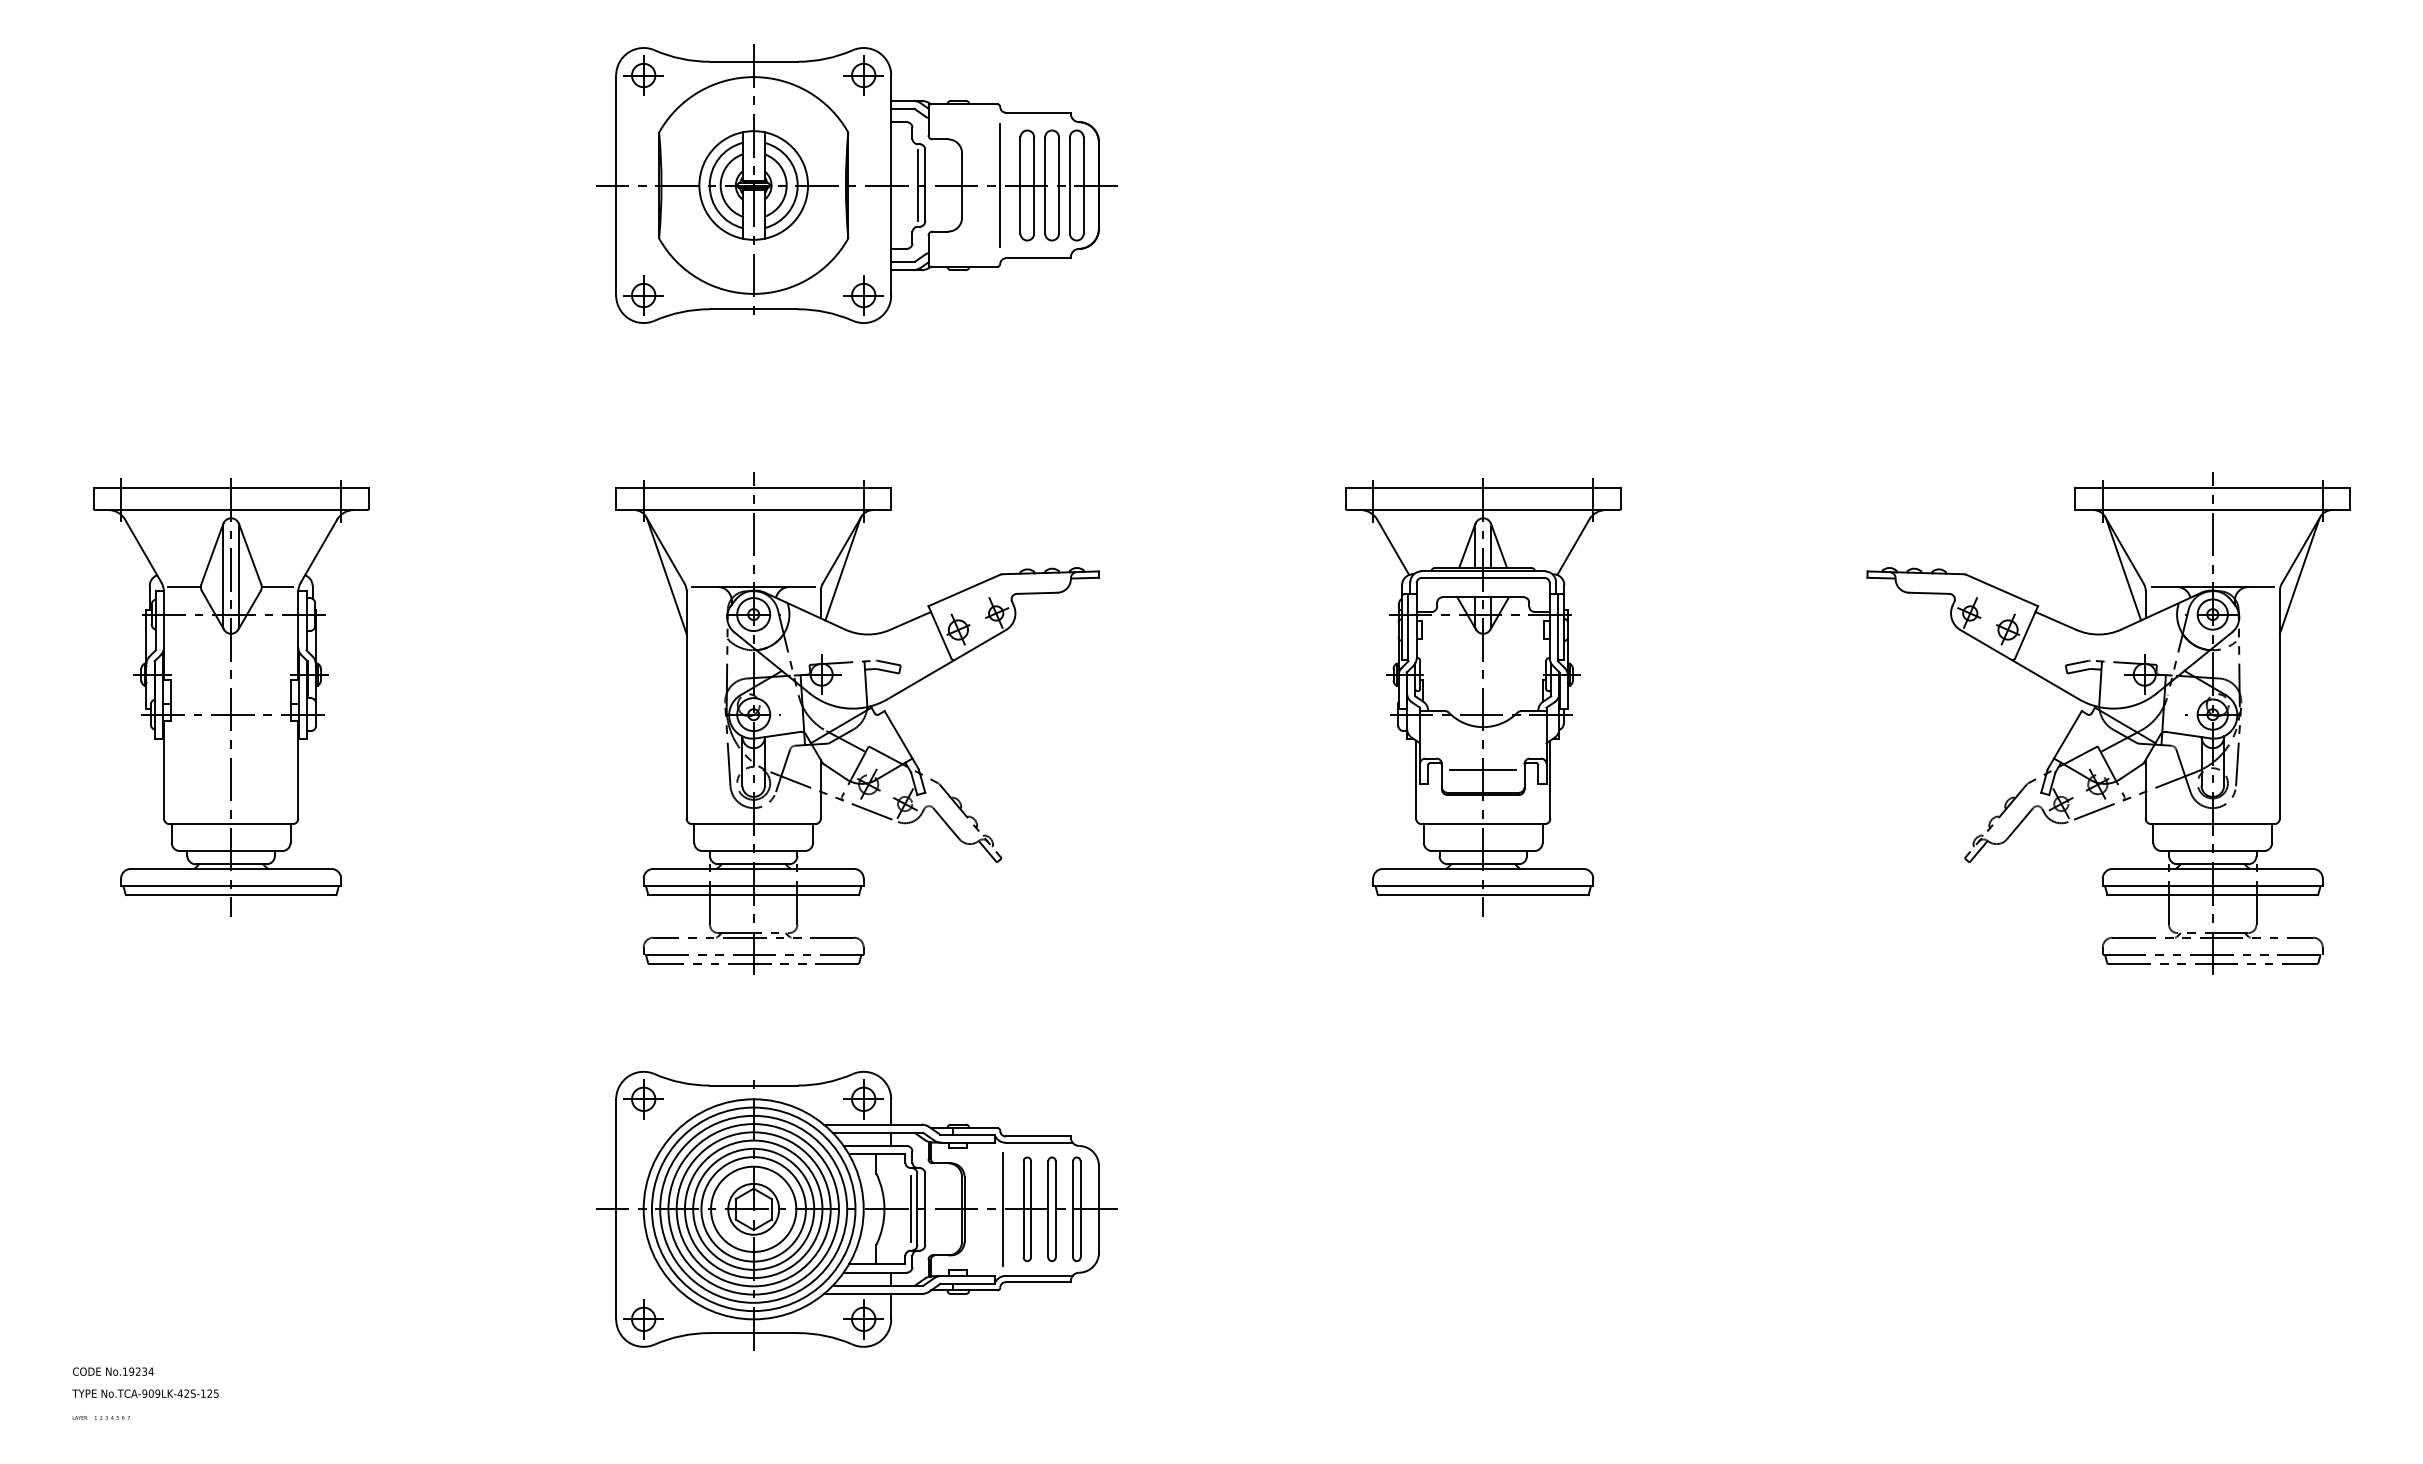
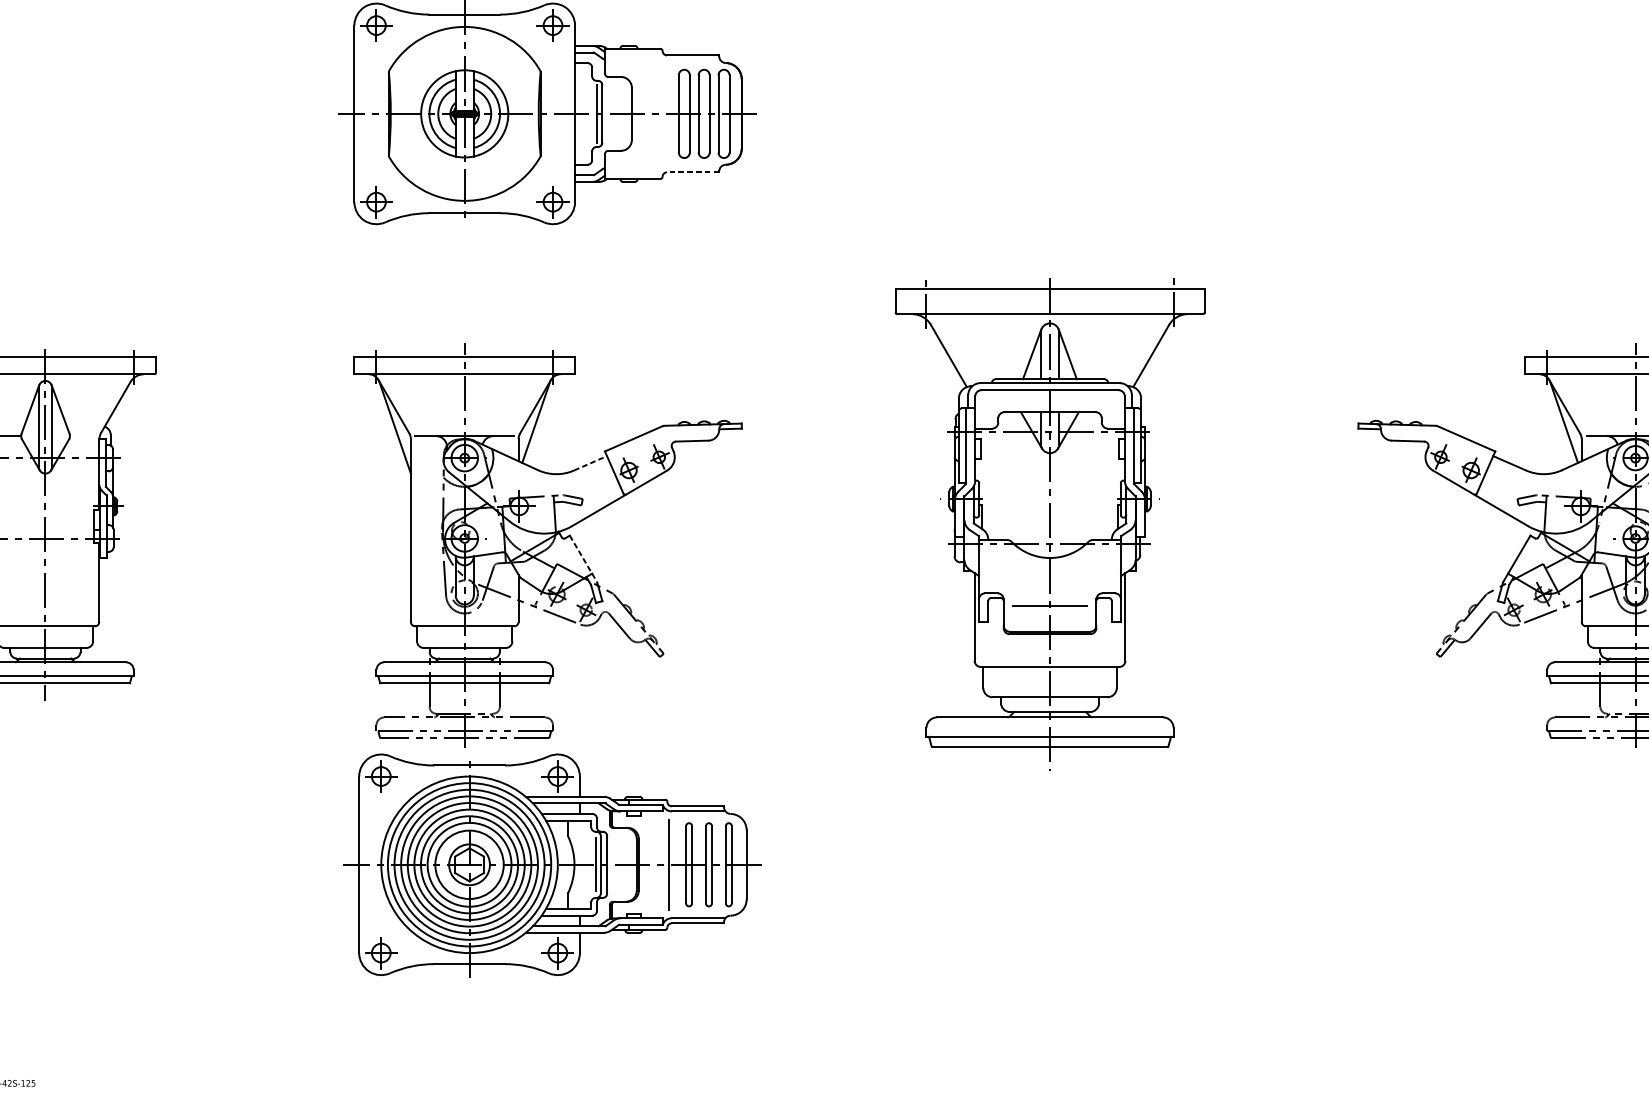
line: (1000, 185) -> (662, 113), removed
line: (1038, 258) -> (693, 172), solid -> dashed
line: (276, 587) -> (81, 436), removed
line: (911, 620) -> (591, 462), solid -> dashed
part: (1483, 697) -> (1050, 524), size x1.4
line: (901, 740) -> (583, 559), solid -> dashed
part: (856, 1210) -> (552, 865), moved

